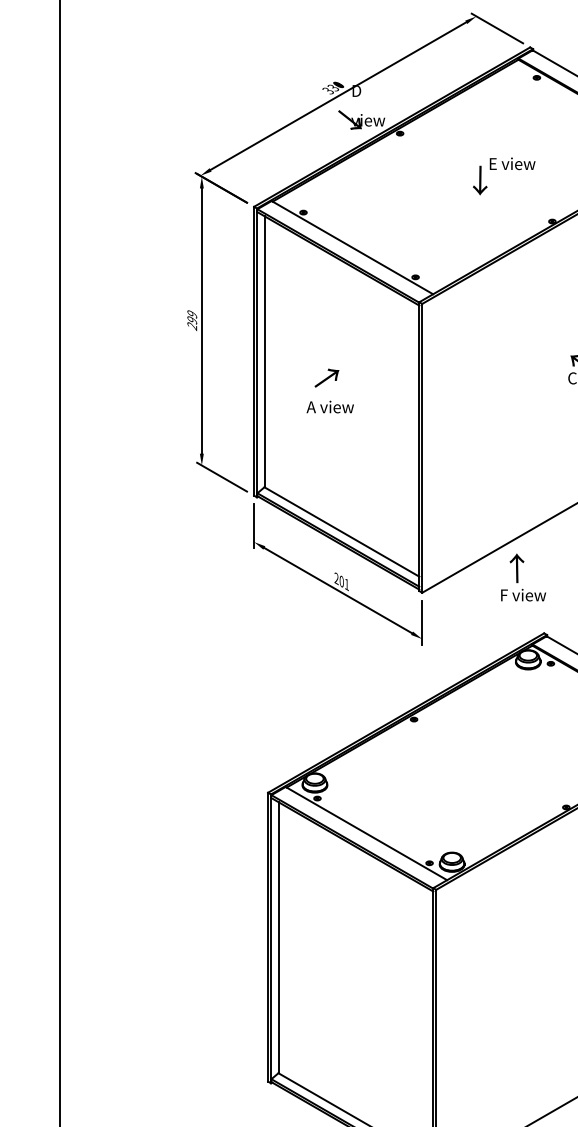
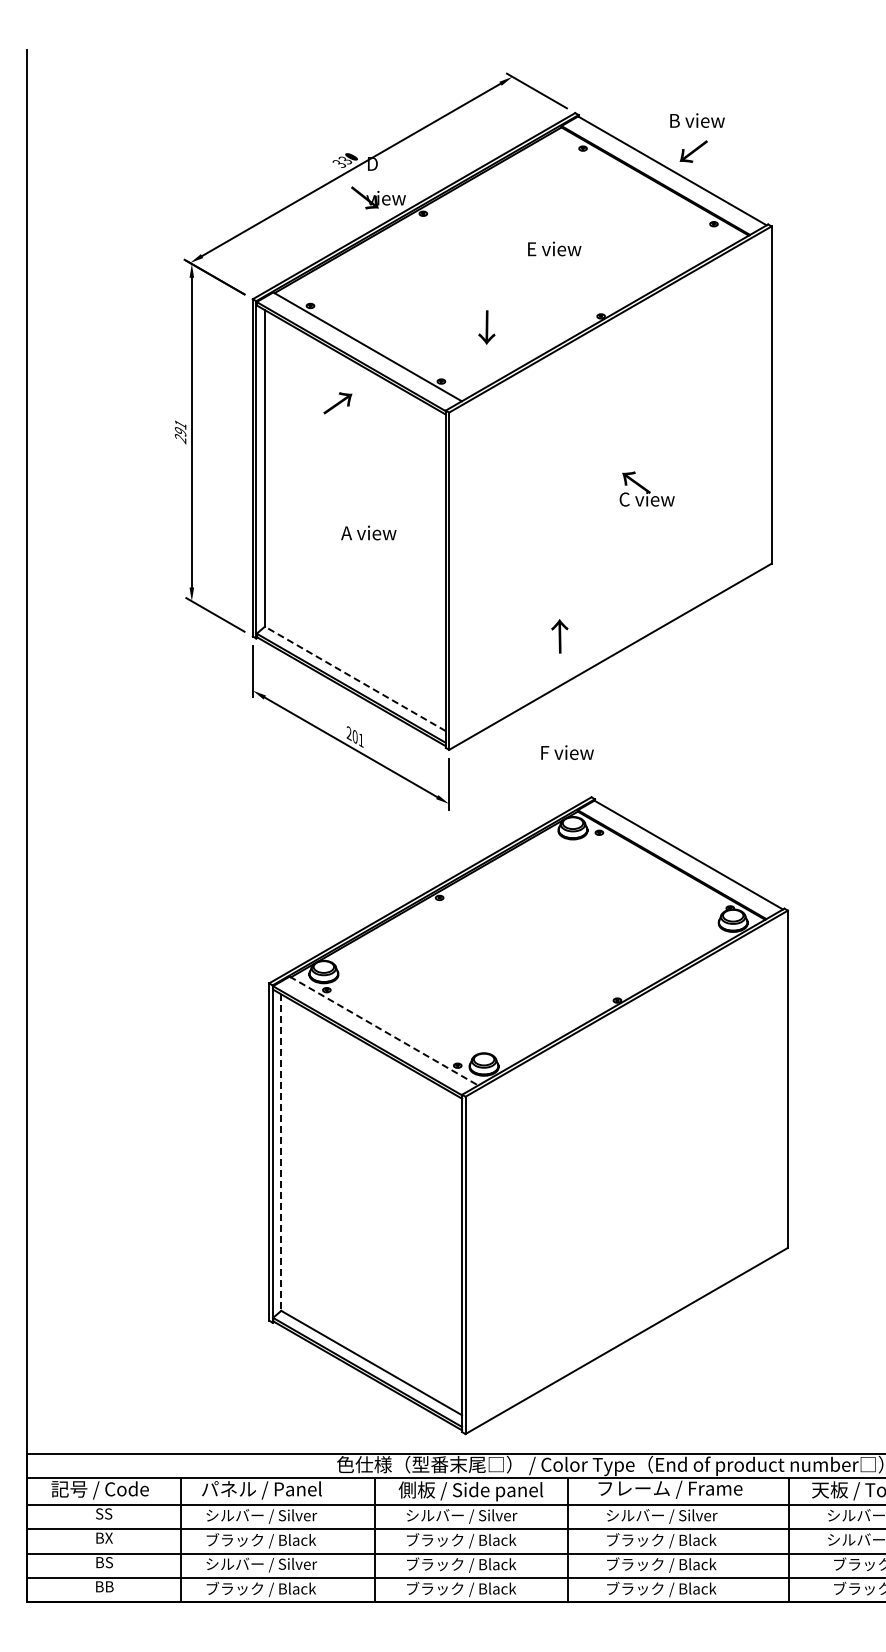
text: (479, 180) -> (486, 327), moved
text: (192, 314) -> (180, 424), 299 -> 291
text: (326, 378) -> (337, 403), moved
text: (330, 406) -> (368, 532), moved
line: (341, 531) -> (354, 678), solid -> dashed
text: (516, 568) -> (559, 636), moved
line: (365, 833) -> (383, 1031), solid -> dashed
line: (278, 938) -> (281, 1153), solid -> dashed

